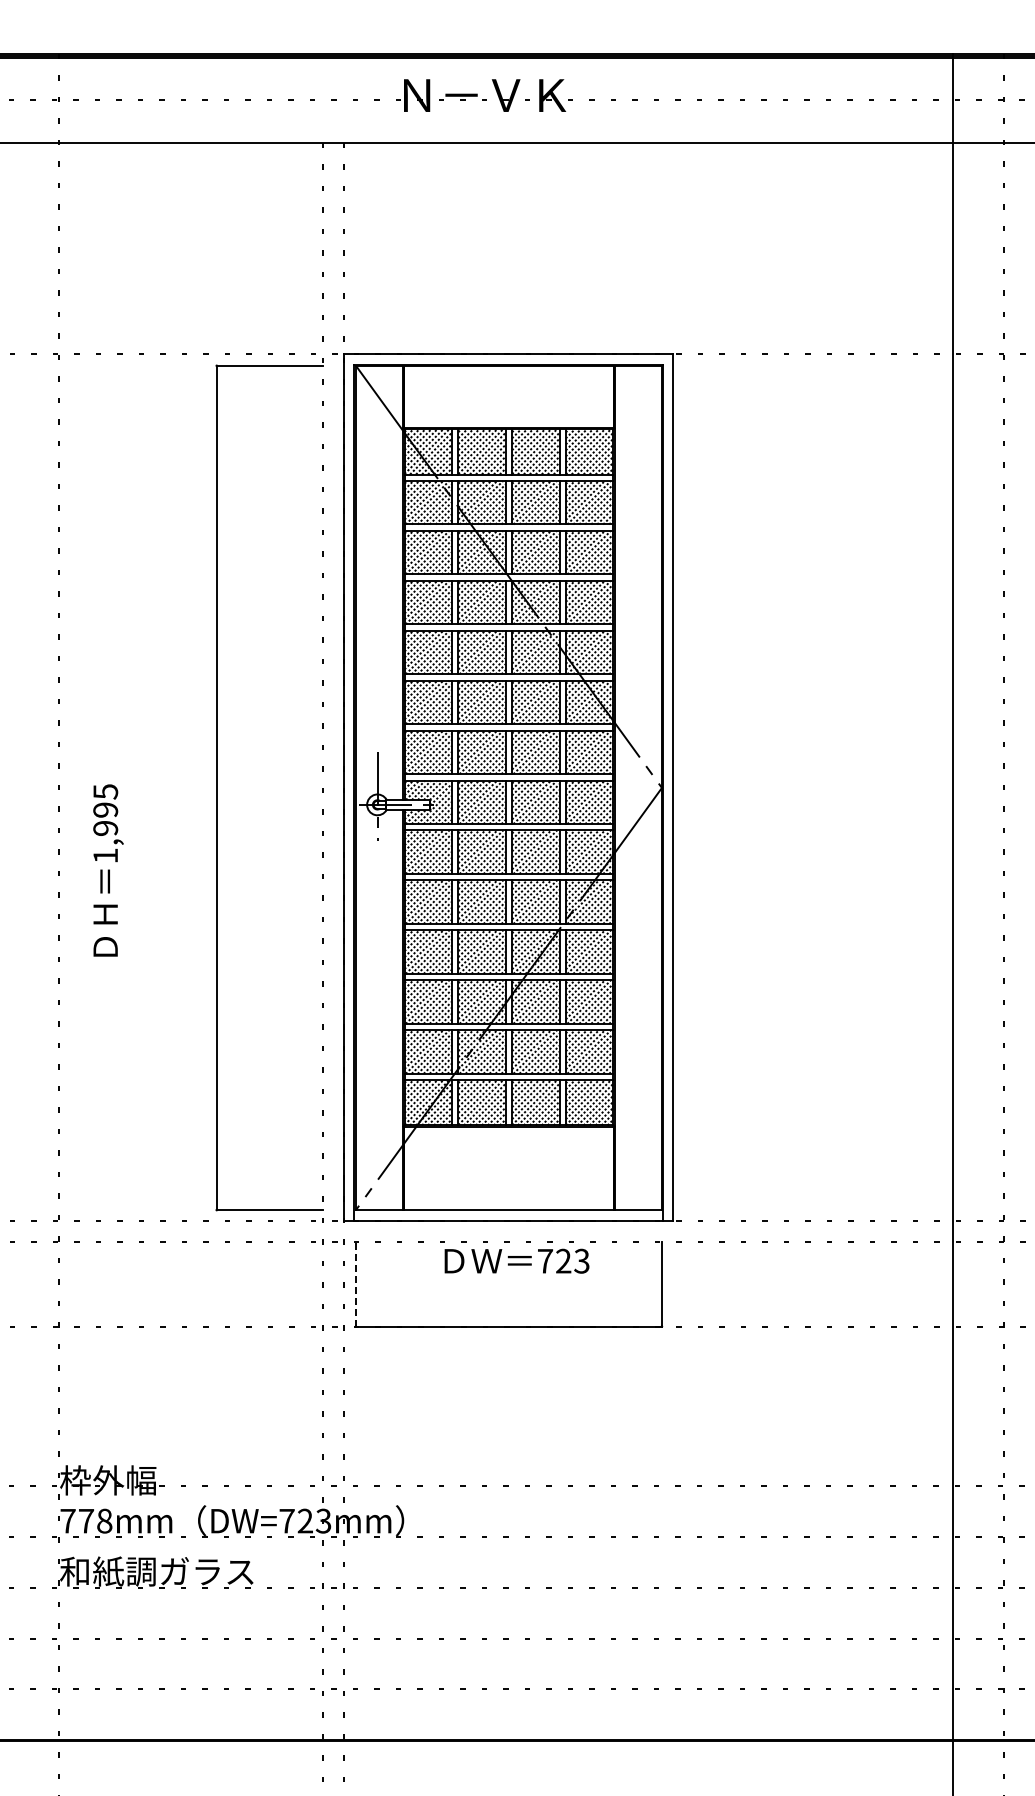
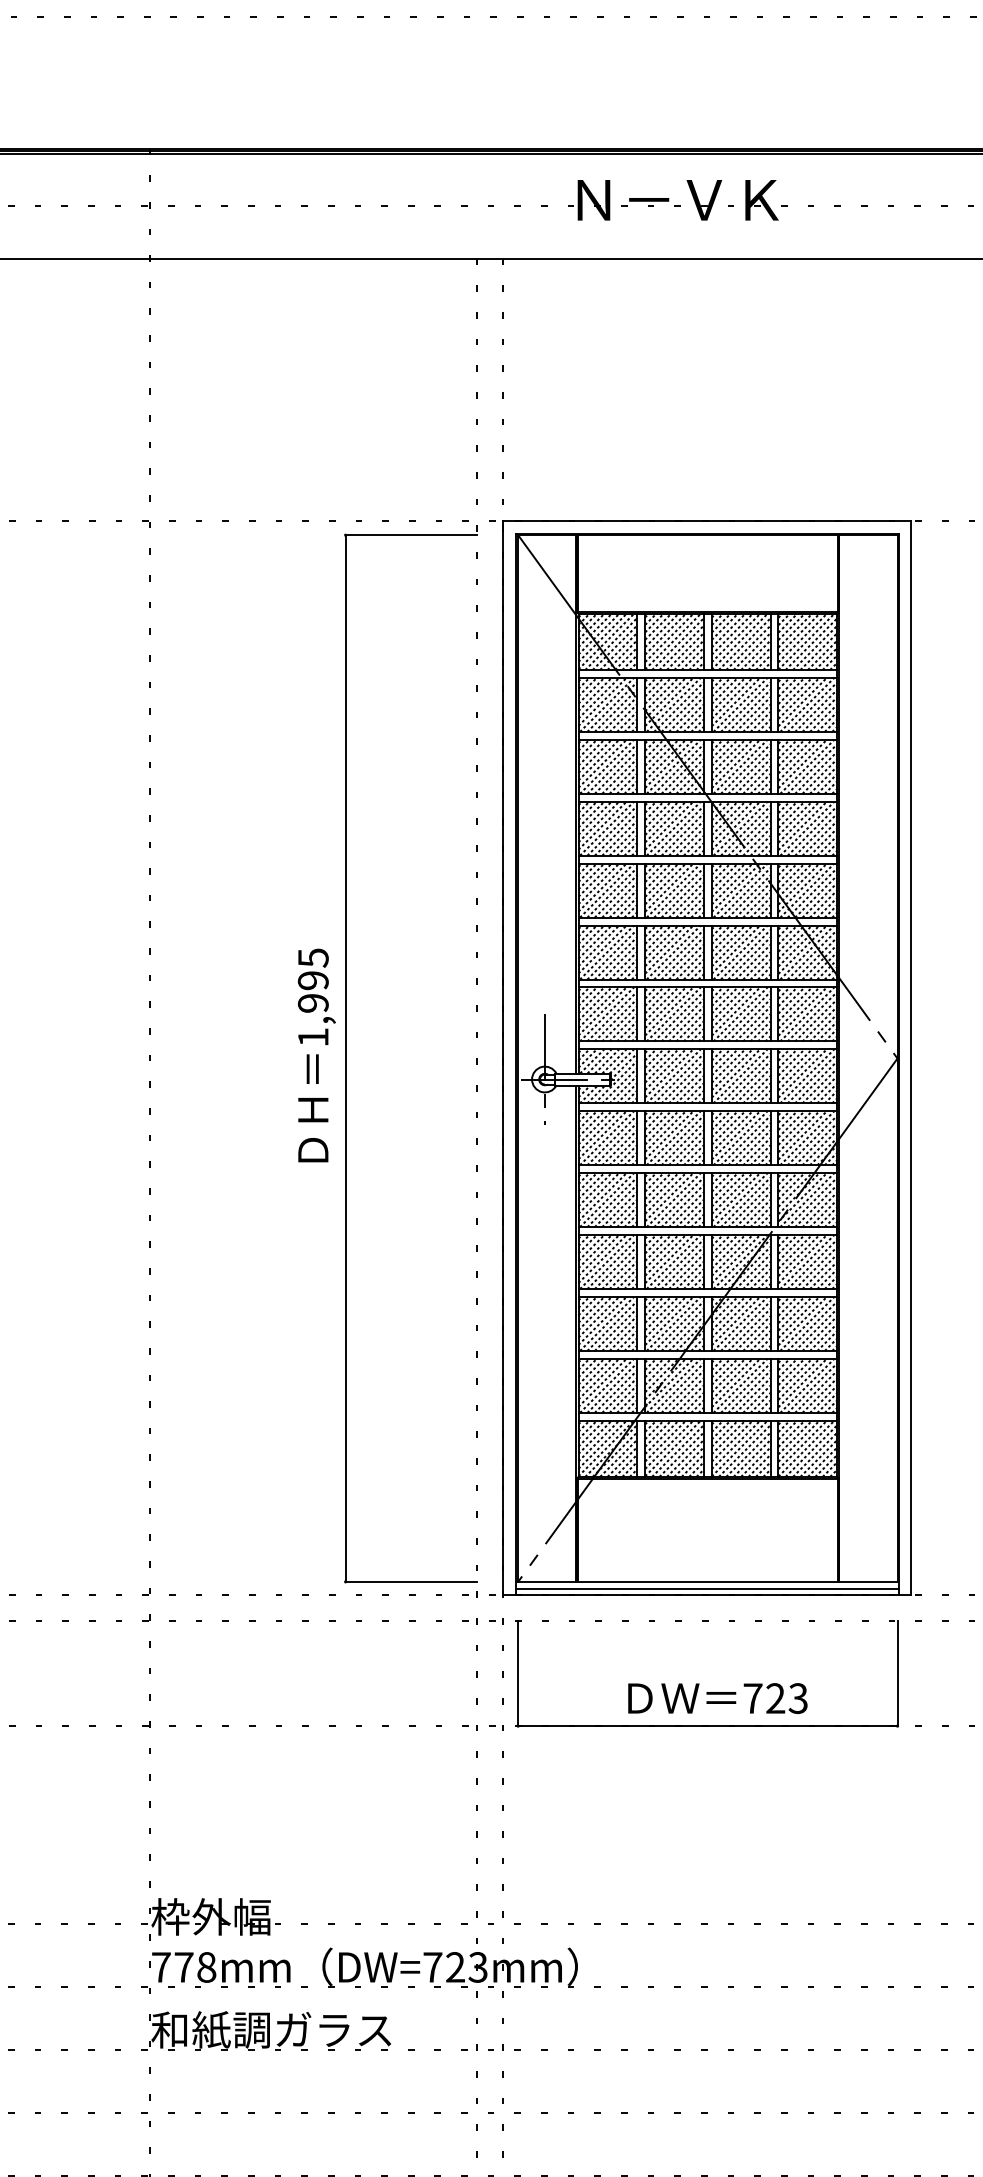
text: (108, 870) -> (316, 1055), moved
line: (507, 1215) -> (706, 1588), added
text: (516, 1260) -> (717, 1697), moved
line: (355, 1283) -> (517, 1672), dashed -> solid

